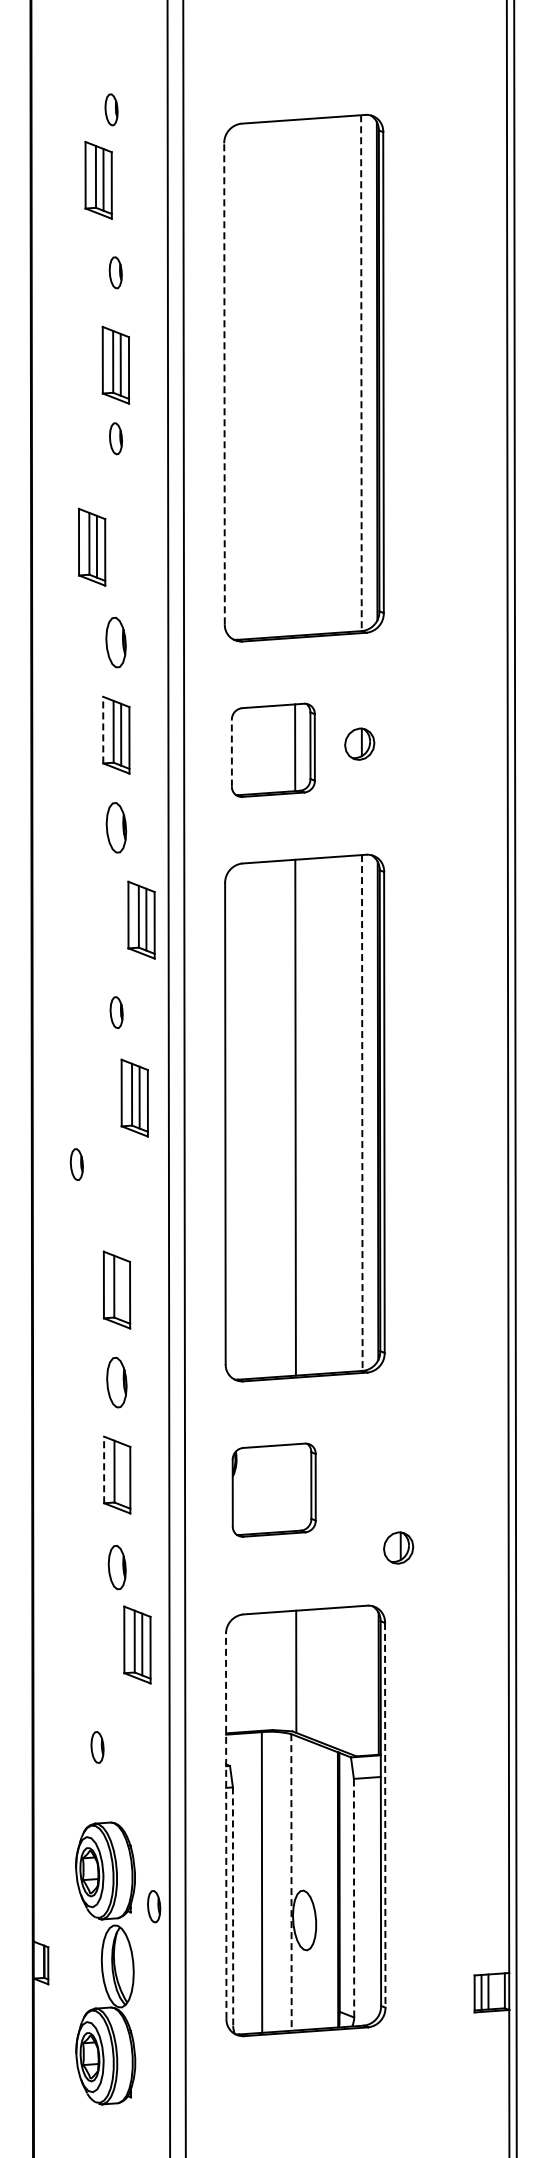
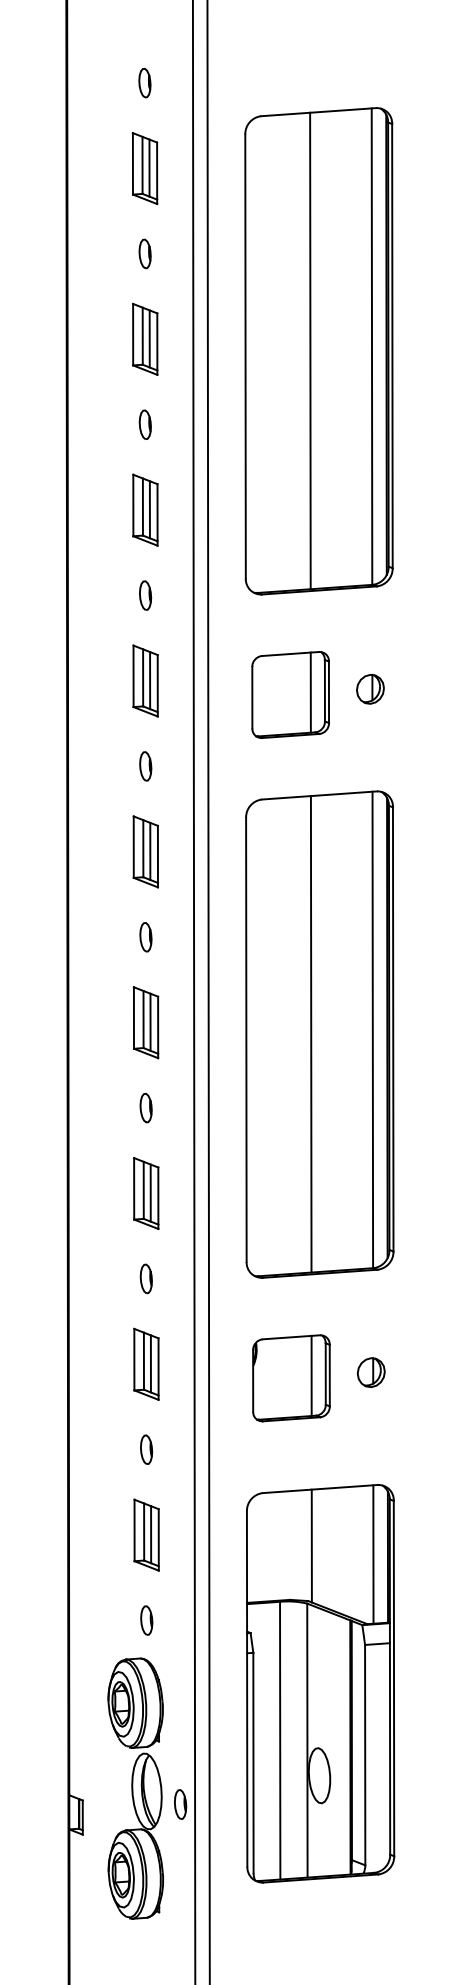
part: (111, 109) -> (144, 82), moved
part: (98, 180) -> (144, 168), moved
line: (361, 373) -> (372, 346), dashed -> solid
line: (294, 377) -> (310, 350), added
line: (224, 383) -> (245, 356), dashed -> solid
part: (115, 438) -> (144, 424), moved
part: (92, 546) -> (145, 509), moved
part: (116, 642) -> (145, 595), size x0.62
line: (103, 729) -> (133, 675), dashed -> solid
line: (231, 752) -> (252, 696), dashed -> solid
part: (116, 827) -> (145, 766), size x0.62
part: (141, 919) -> (145, 851), moved
part: (134, 1097) -> (145, 1022), moved
line: (362, 1113) -> (372, 1030), dashed -> solid
part: (76, 1164) -> (145, 1107), moved
line: (121, 1289) -> (150, 1192), added
part: (117, 1382) -> (146, 1278), size x0.62
line: (104, 1469) -> (134, 1359), dashed -> solid
line: (122, 1474) -> (151, 1363), added
line: (296, 1487) -> (312, 1375), added
part: (398, 1547) -> (371, 1372), moved
part: (117, 1567) -> (146, 1449), size x0.71
part: (137, 1644) -> (146, 1534), moved
line: (362, 1680) -> (372, 1554), added
part: (97, 1747) -> (146, 1620), moved
line: (385, 1815) -> (394, 1678), dashed -> solid
line: (226, 1826) -> (247, 1688), dashed -> solid
line: (291, 1882) -> (307, 1740), dashed -> solid
line: (354, 1897) -> (365, 1754), dashed -> solid
part: (154, 1906) -> (180, 1804), moved
line: (233, 1907) -> (253, 1763), dashed -> solid
part: (105, 1963) -> (135, 1788), moved

